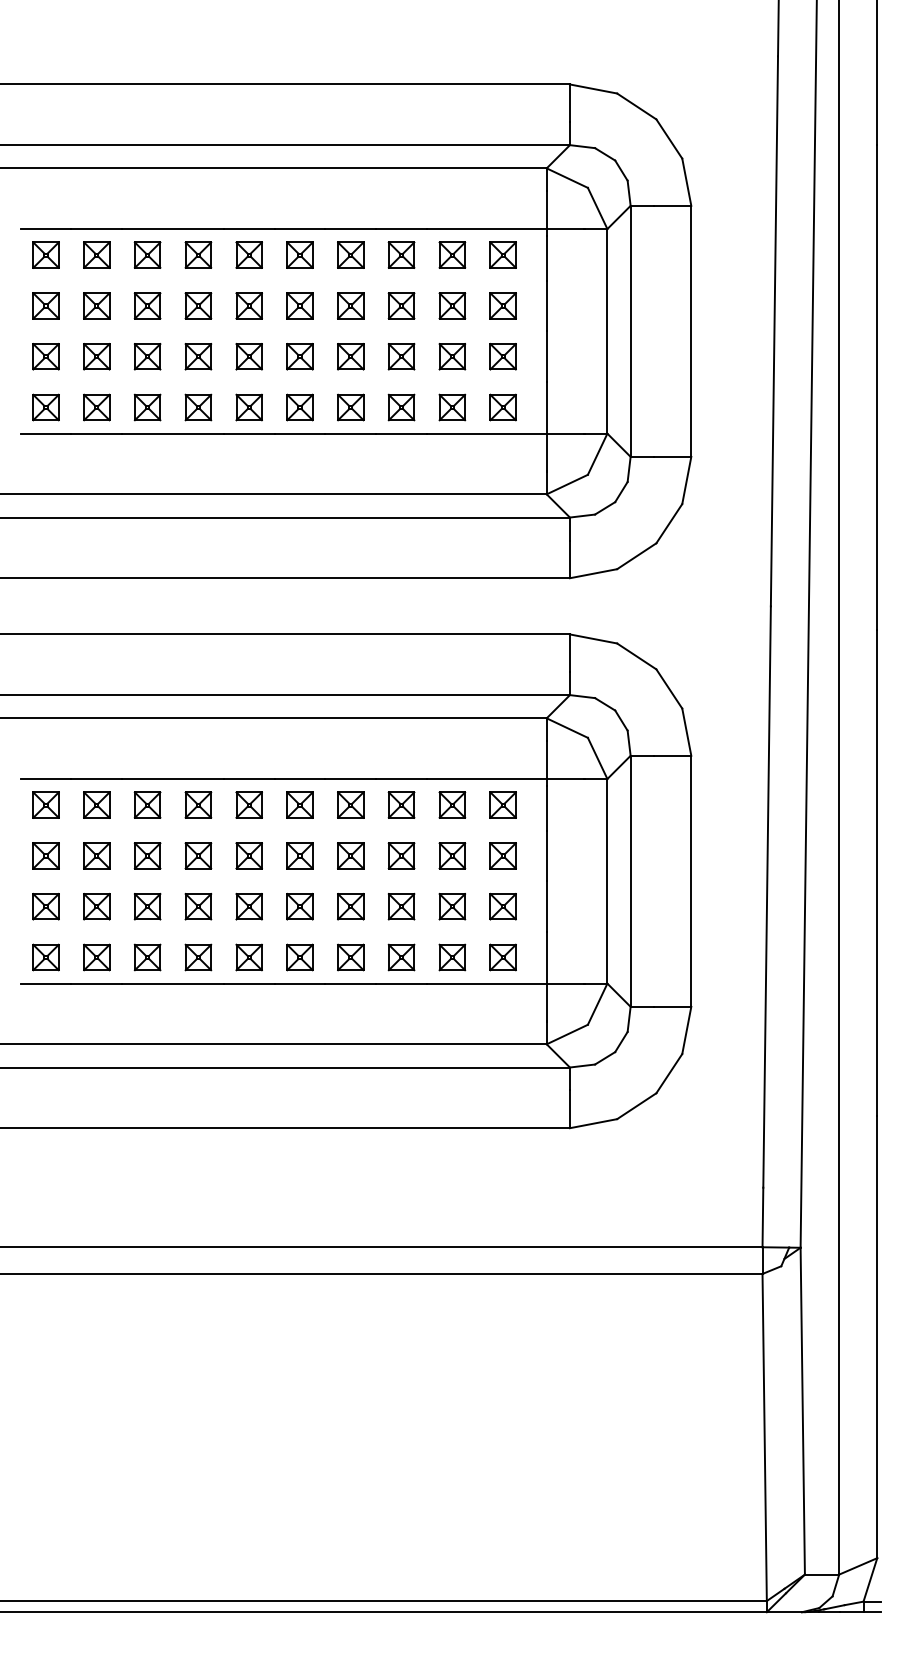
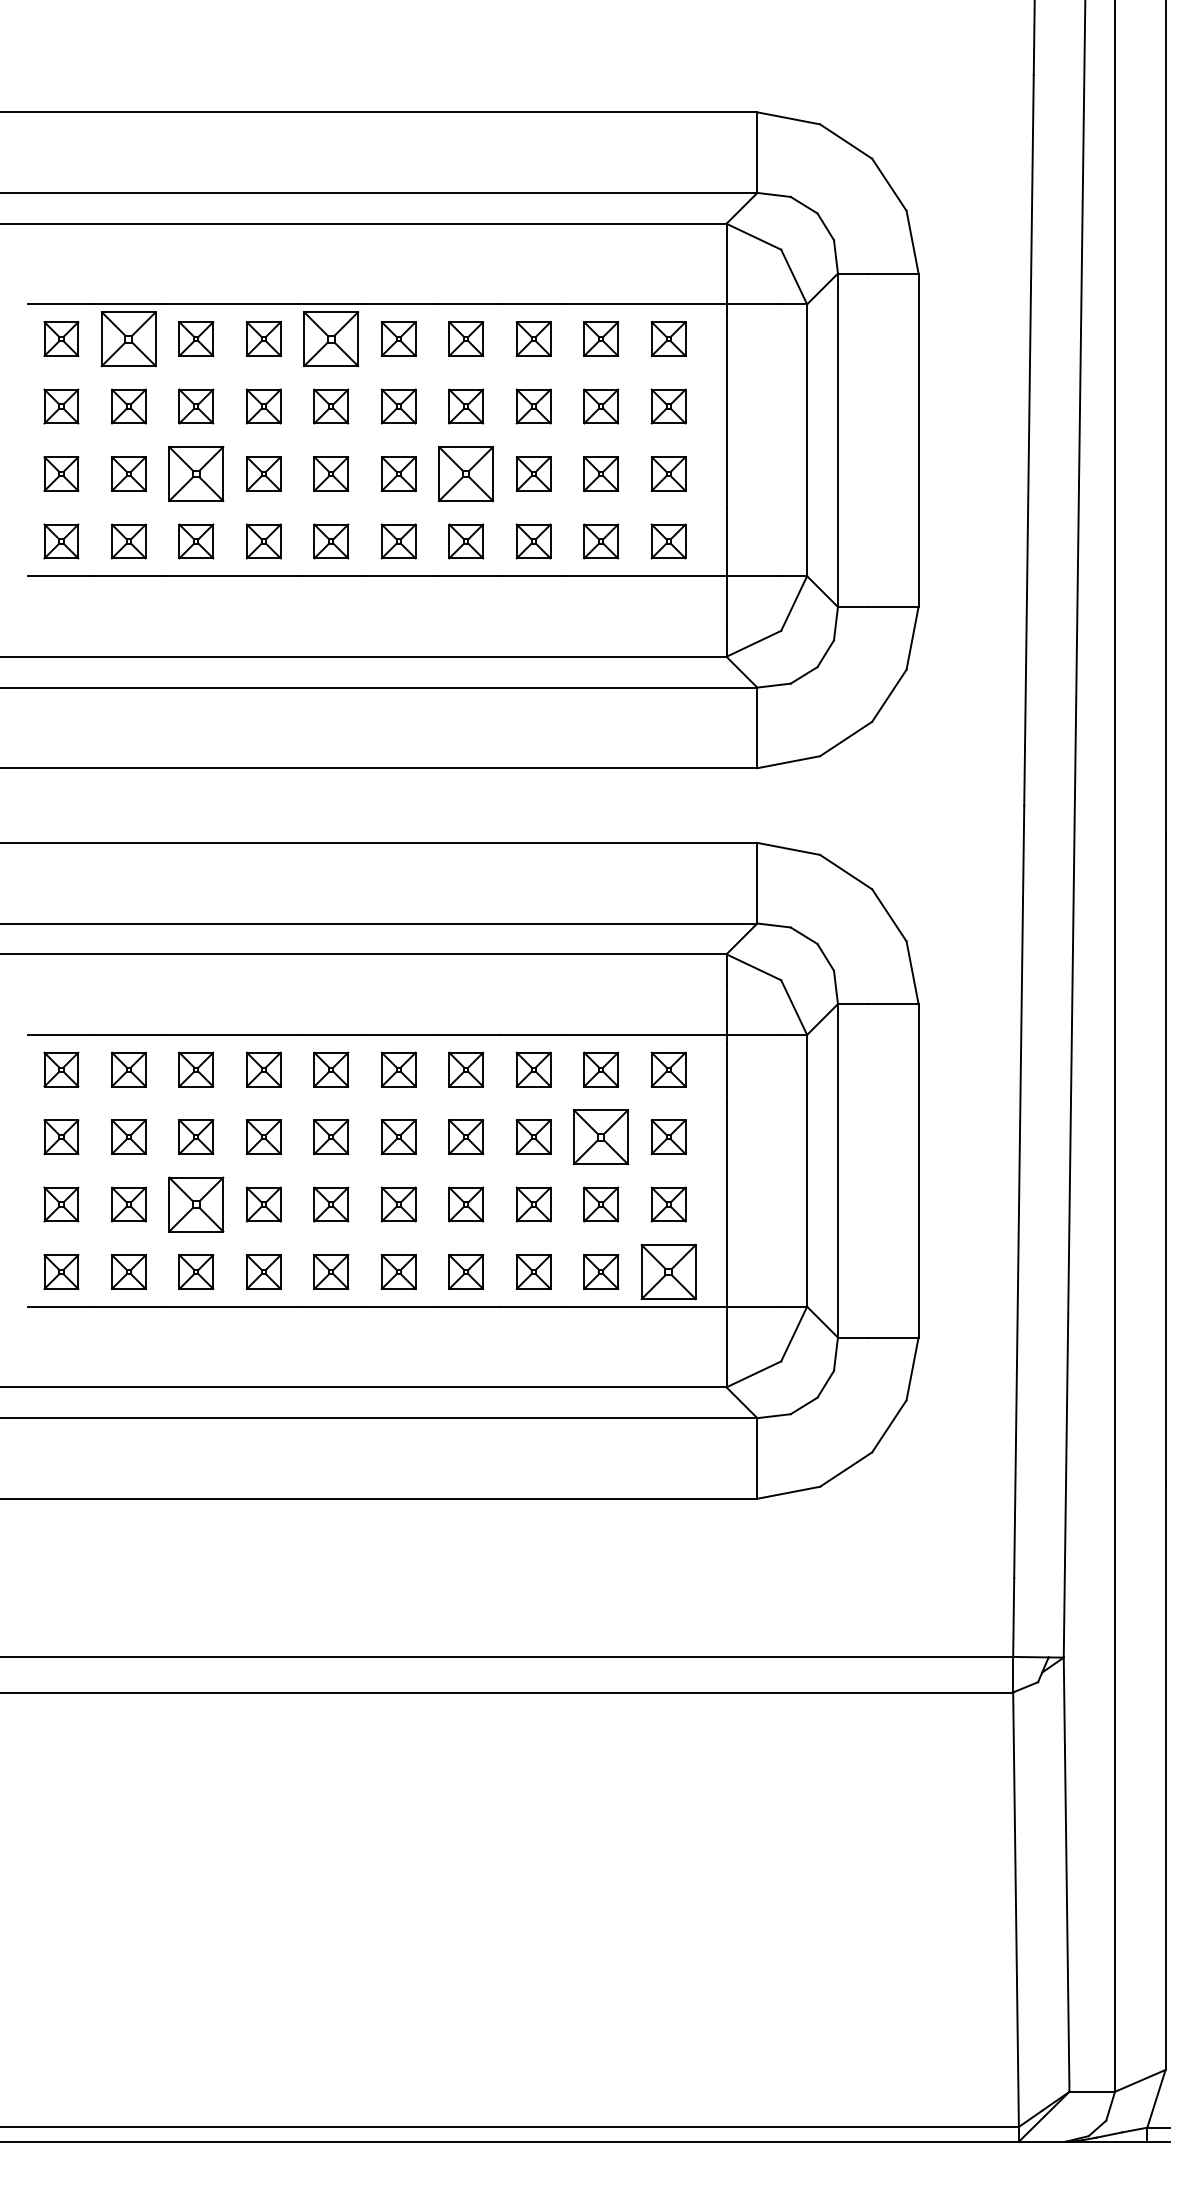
part: (96, 254) -> (128, 338), size x1.6
part: (249, 254) -> (331, 338), size x1.6
part: (147, 356) -> (196, 473), size x1.6
part: (350, 356) -> (466, 473), size x1.6
part: (452, 855) -> (601, 1136), size x1.6
part: (147, 906) -> (196, 1204), size x1.6
part: (503, 957) -> (668, 1271), size x1.6

